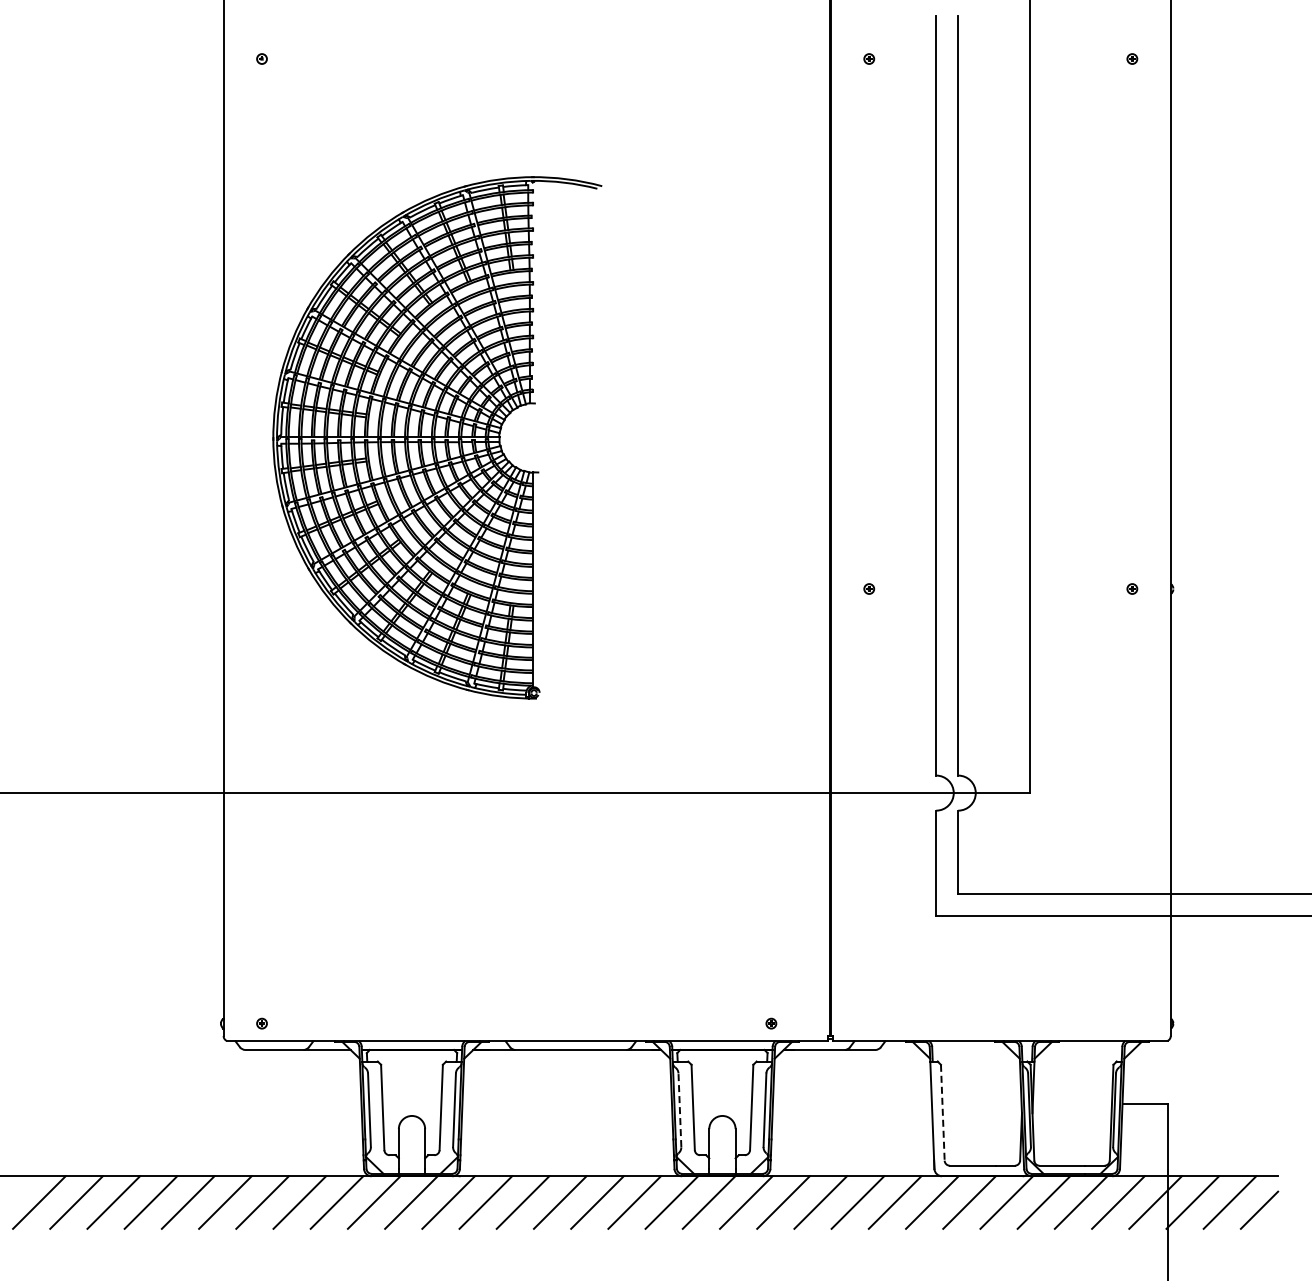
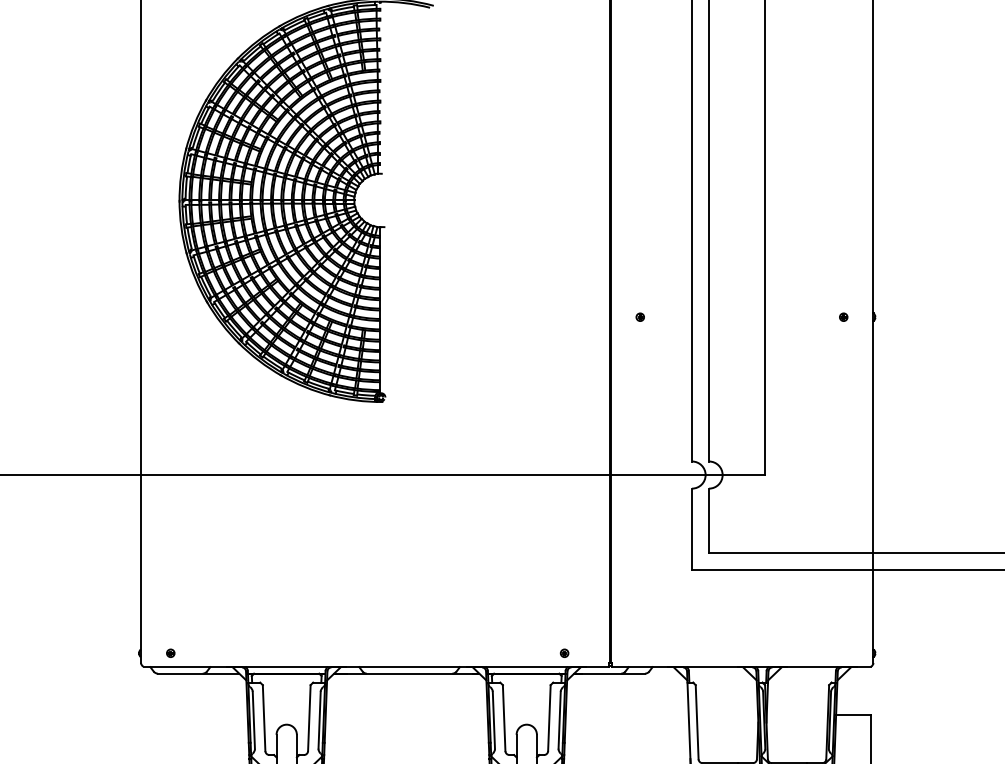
line: (679, 1110) -> (493, 720), dashed -> solid
line: (942, 1112) -> (696, 722), dashed -> solid

